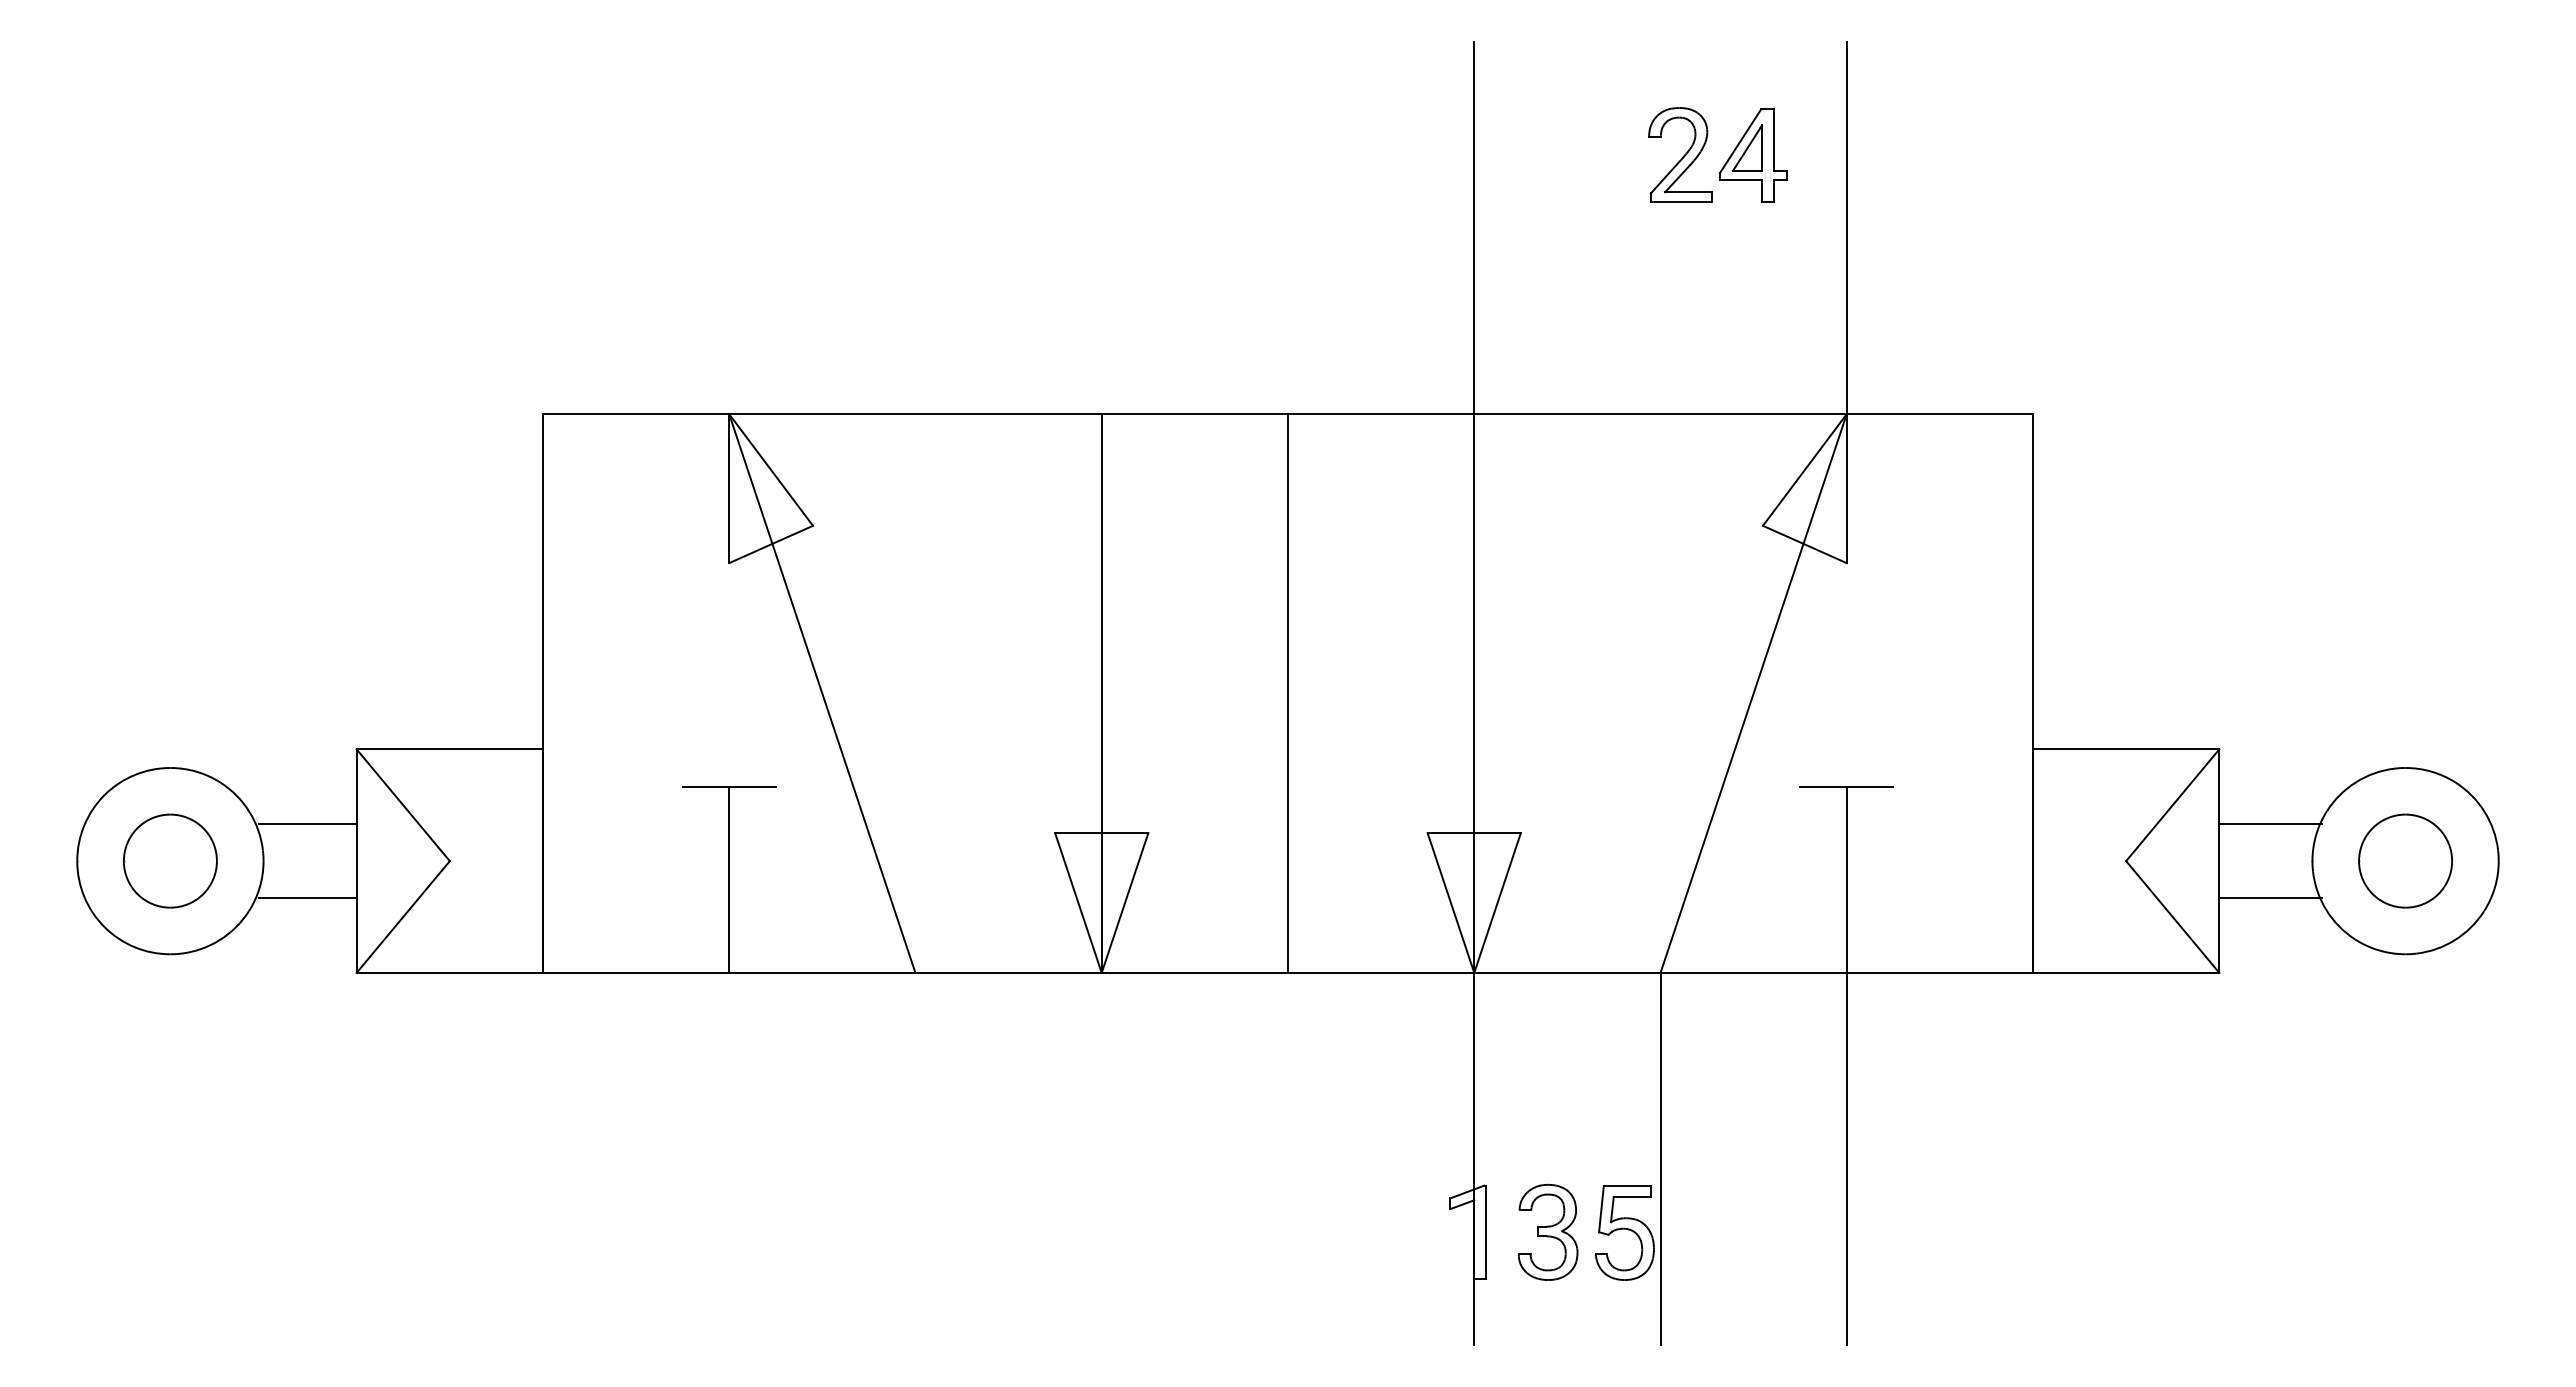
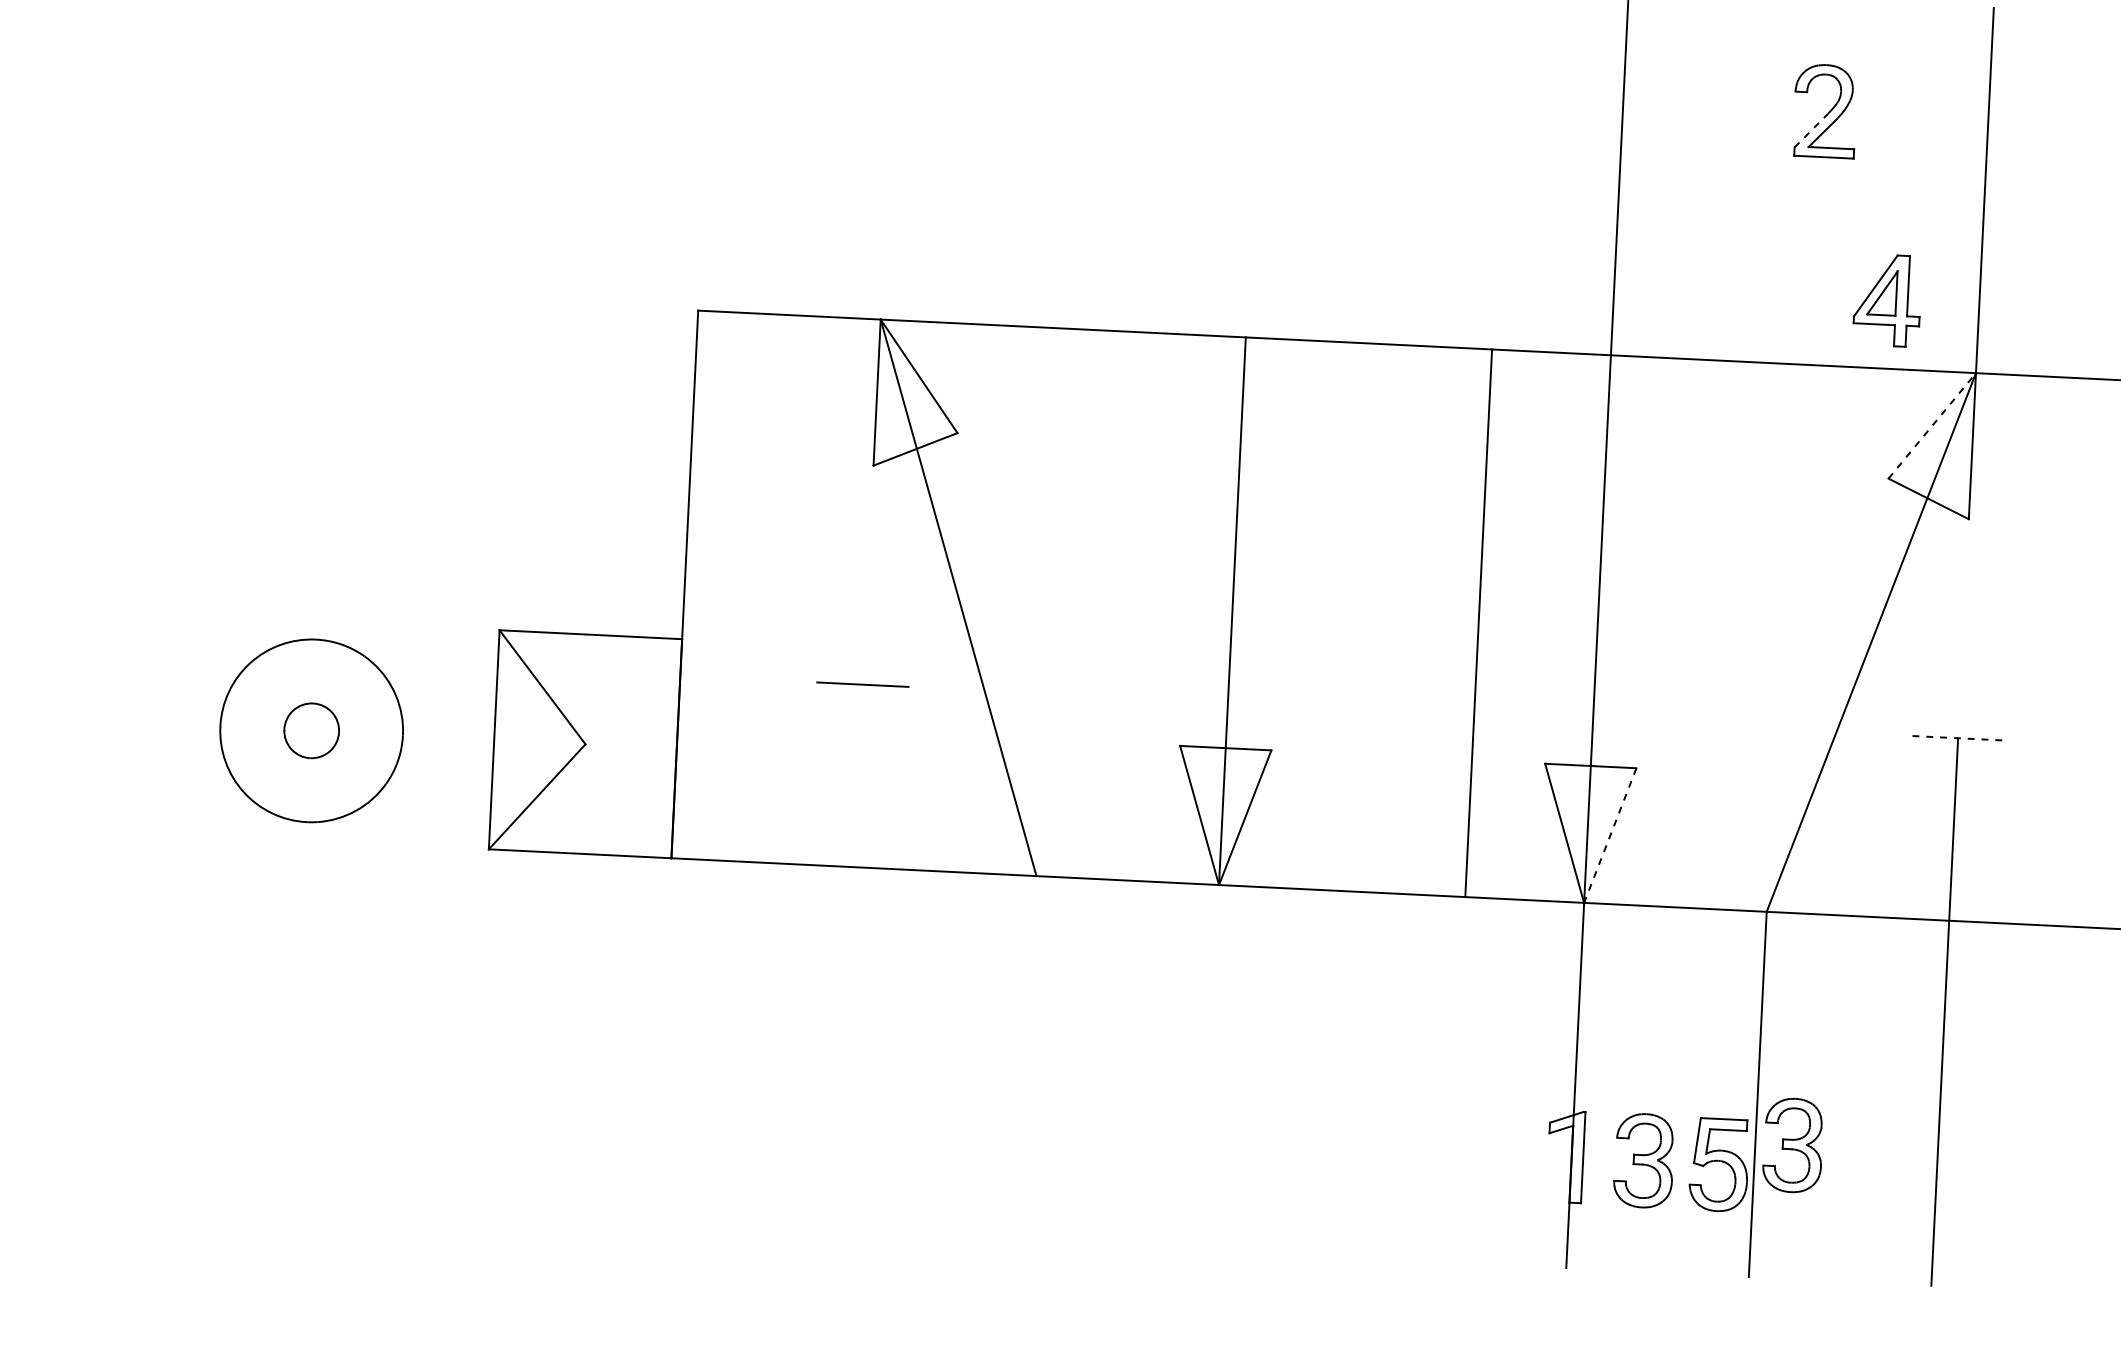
part: (1752, 155) -> (1886, 300), moved
line: (1666, 175) -> (1810, 130), solid -> dashed
line: (1804, 469) -> (1931, 425), solid -> dashed
line: (1288, 693) -> (1479, 623), moved
line: (1846, 786) -> (1957, 738), solid -> dashed
line: (307, 823) -> (447, 700), removed
part: (170, 860) -> (311, 730), size x0.6
line: (729, 879) -> (858, 775), removed
line: (307, 898) -> (444, 774), removed
line: (1497, 903) -> (1610, 836), solid -> dashed
part: (1699, 1208) -> (1793, 1144), added

